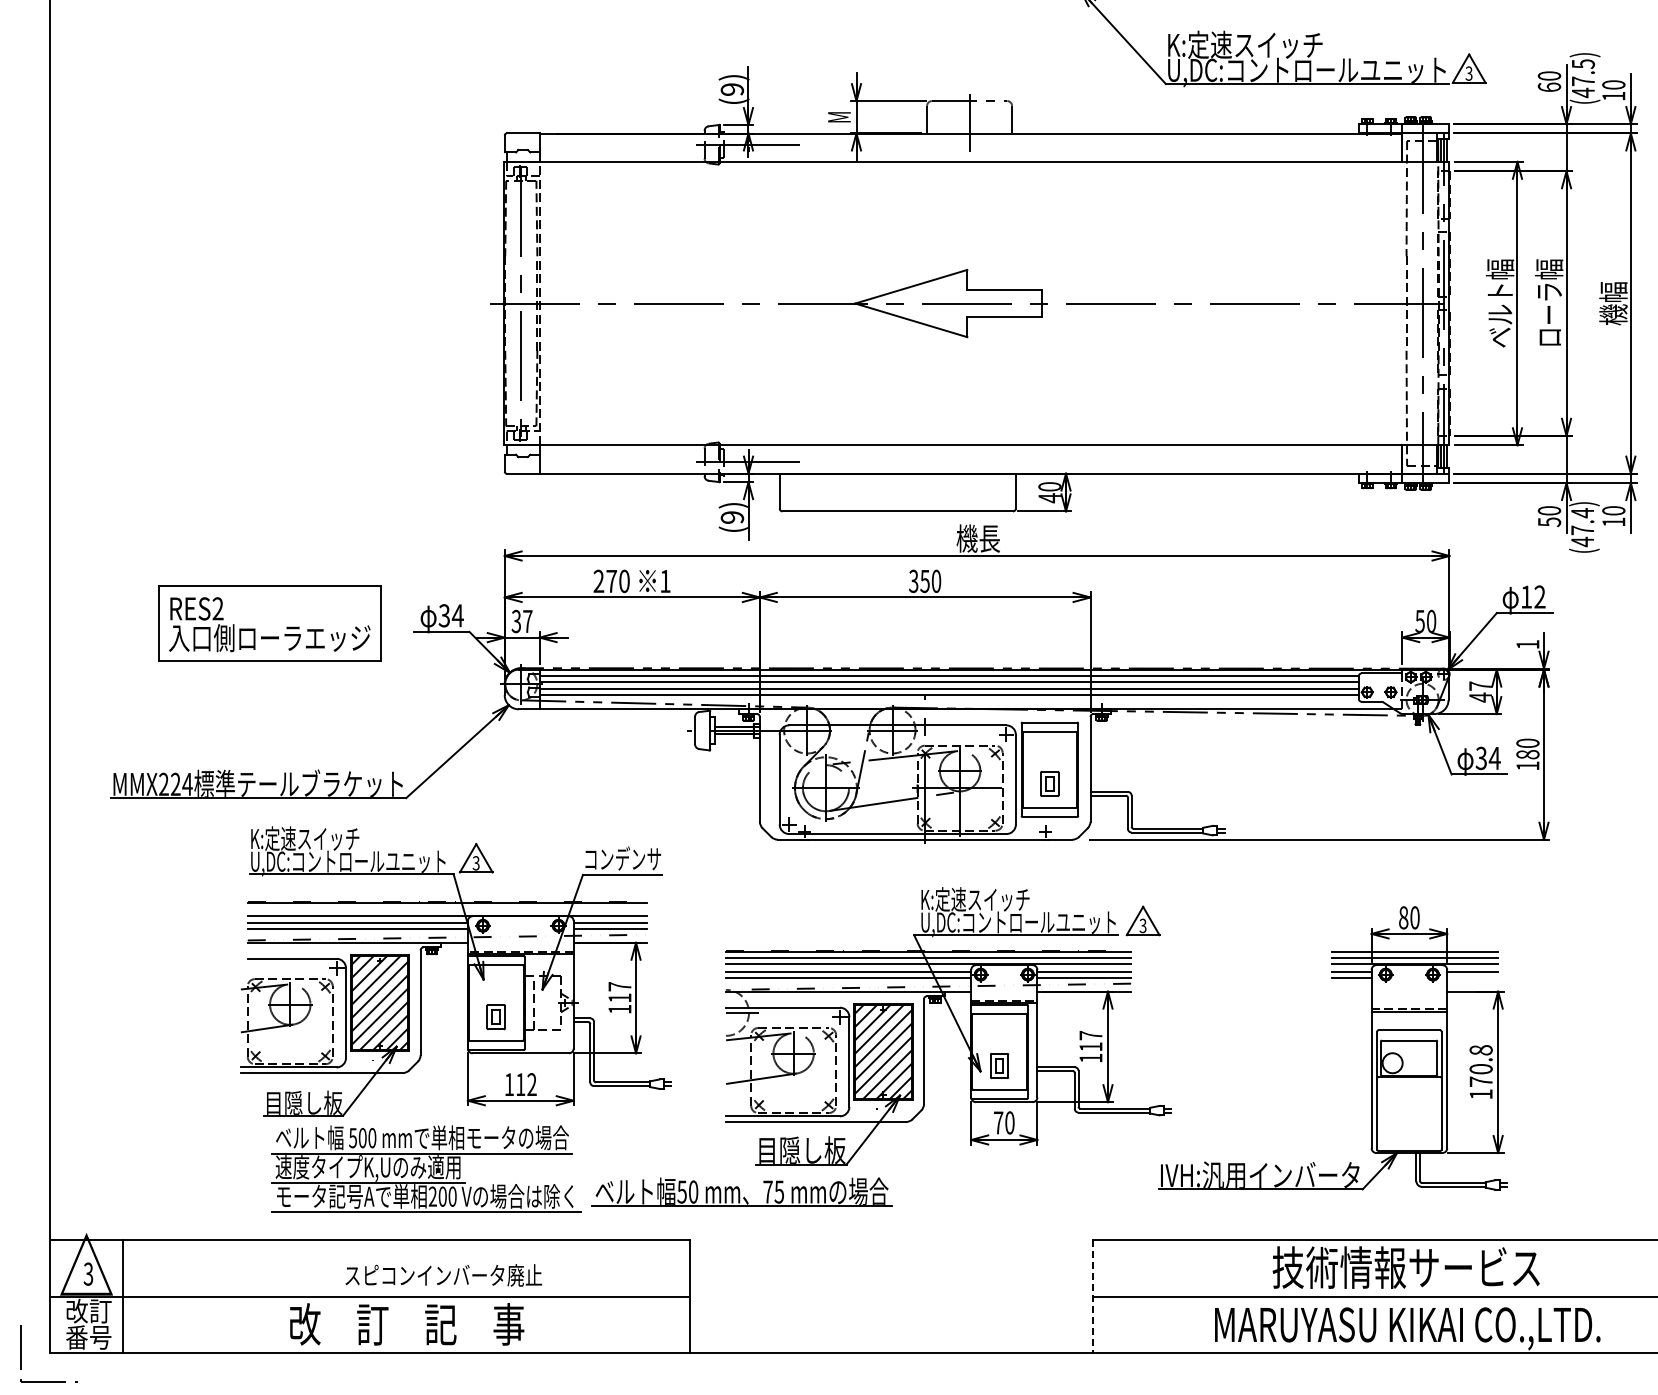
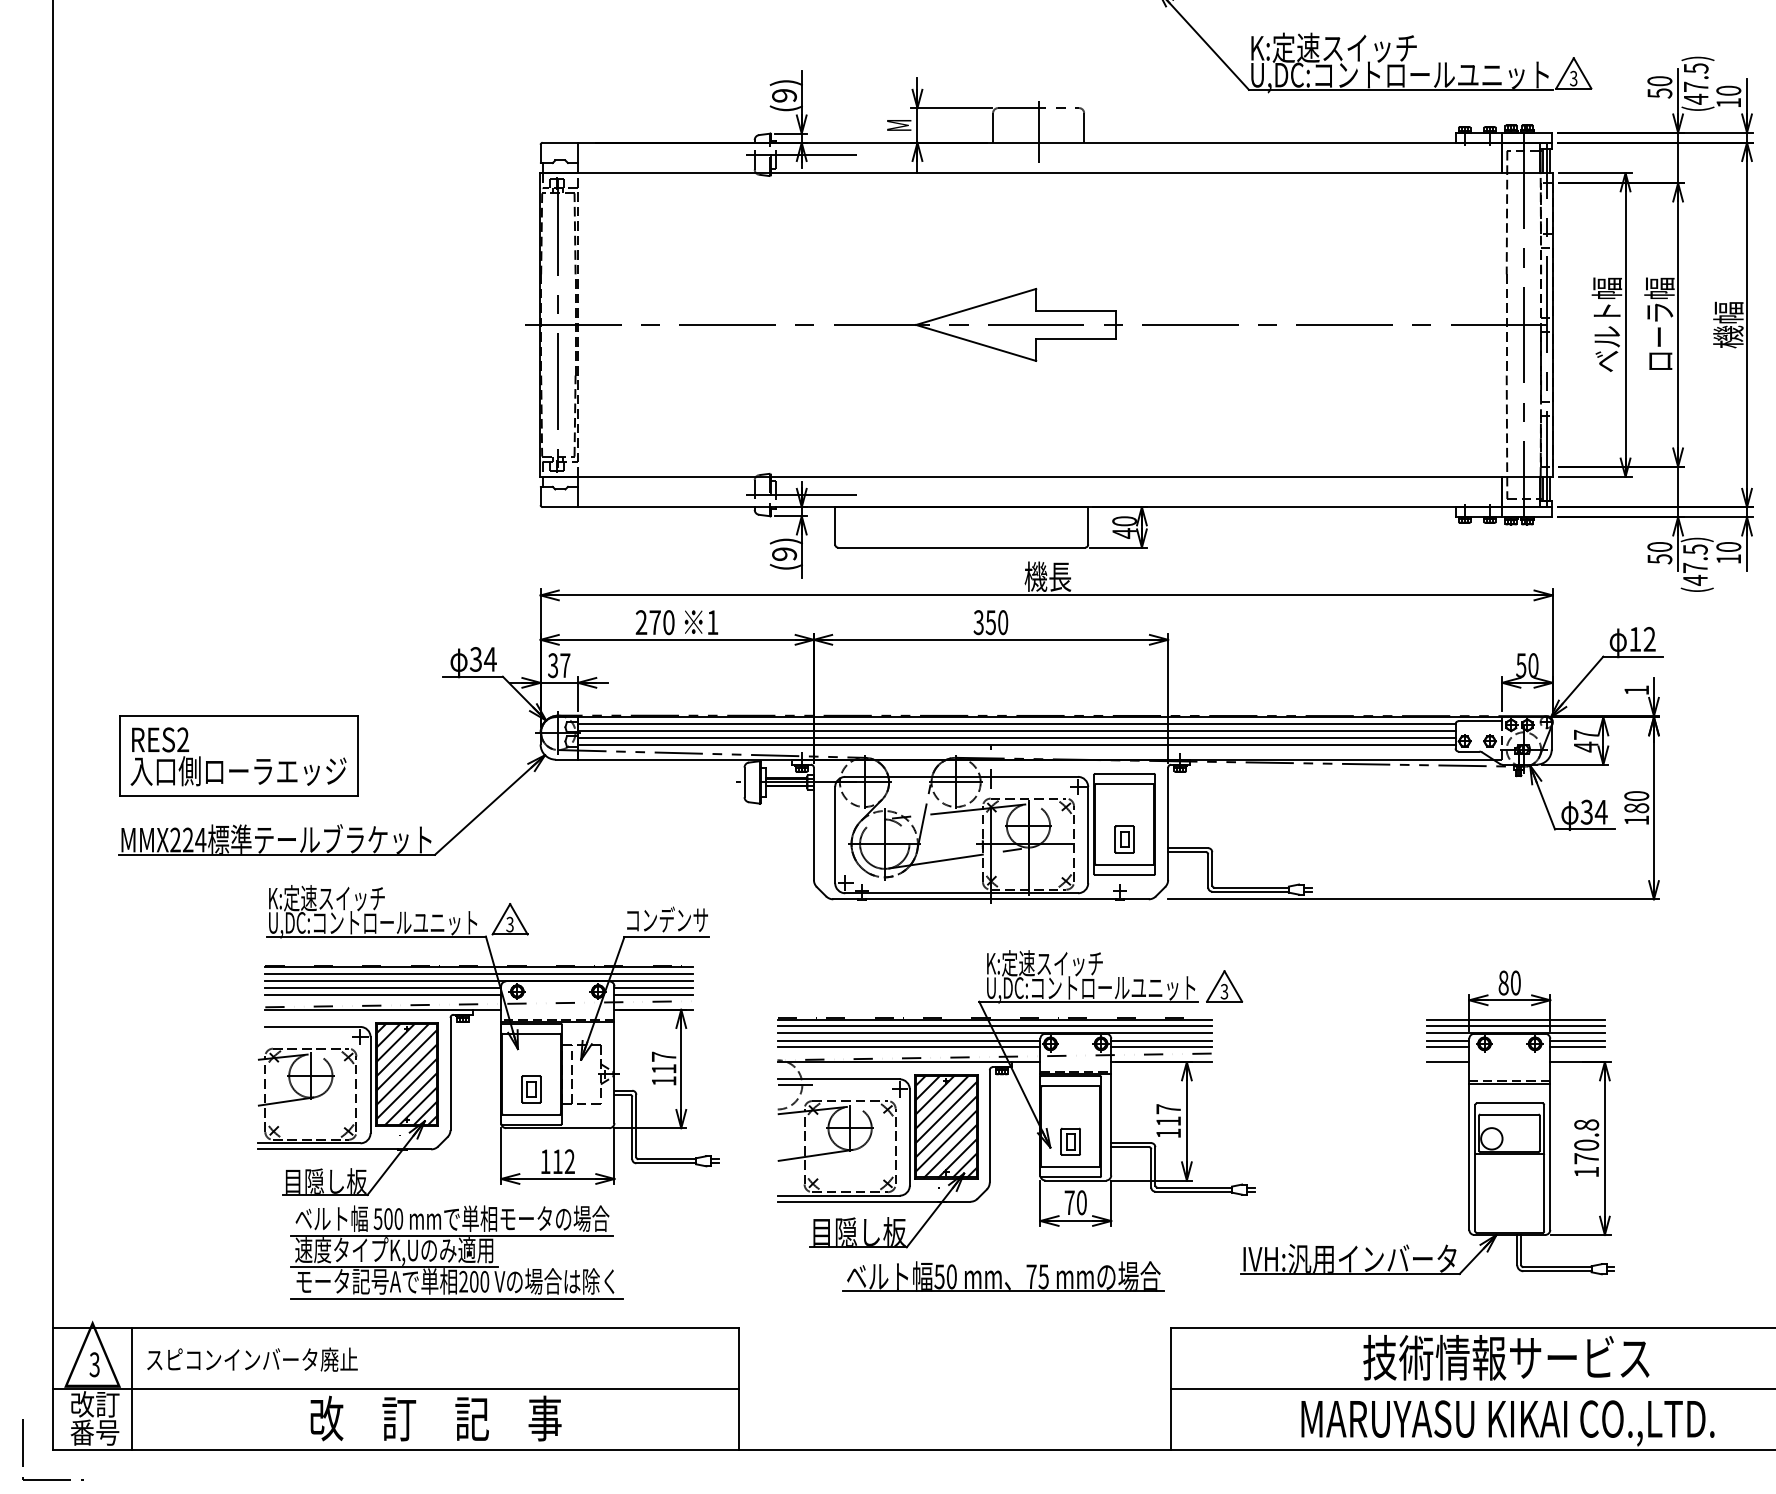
text: (1549, 87) -> (1659, 93), 60 -> 50
text: (1582, 513) -> (1695, 549), (47.4) -> (47.5)
part: (269, 623) -> (238, 755), moved
line: (446, 909) -> (478, 974), added
line: (1472, 977) -> (1577, 1046), added
line: (1351, 991) -> (1447, 1061), added
part: (741, 1191) -> (1003, 1276), moved
text: (443, 1275) -> (252, 1359), moved
line: (1092, 1296) -> (1170, 1388), dashed -> solid

